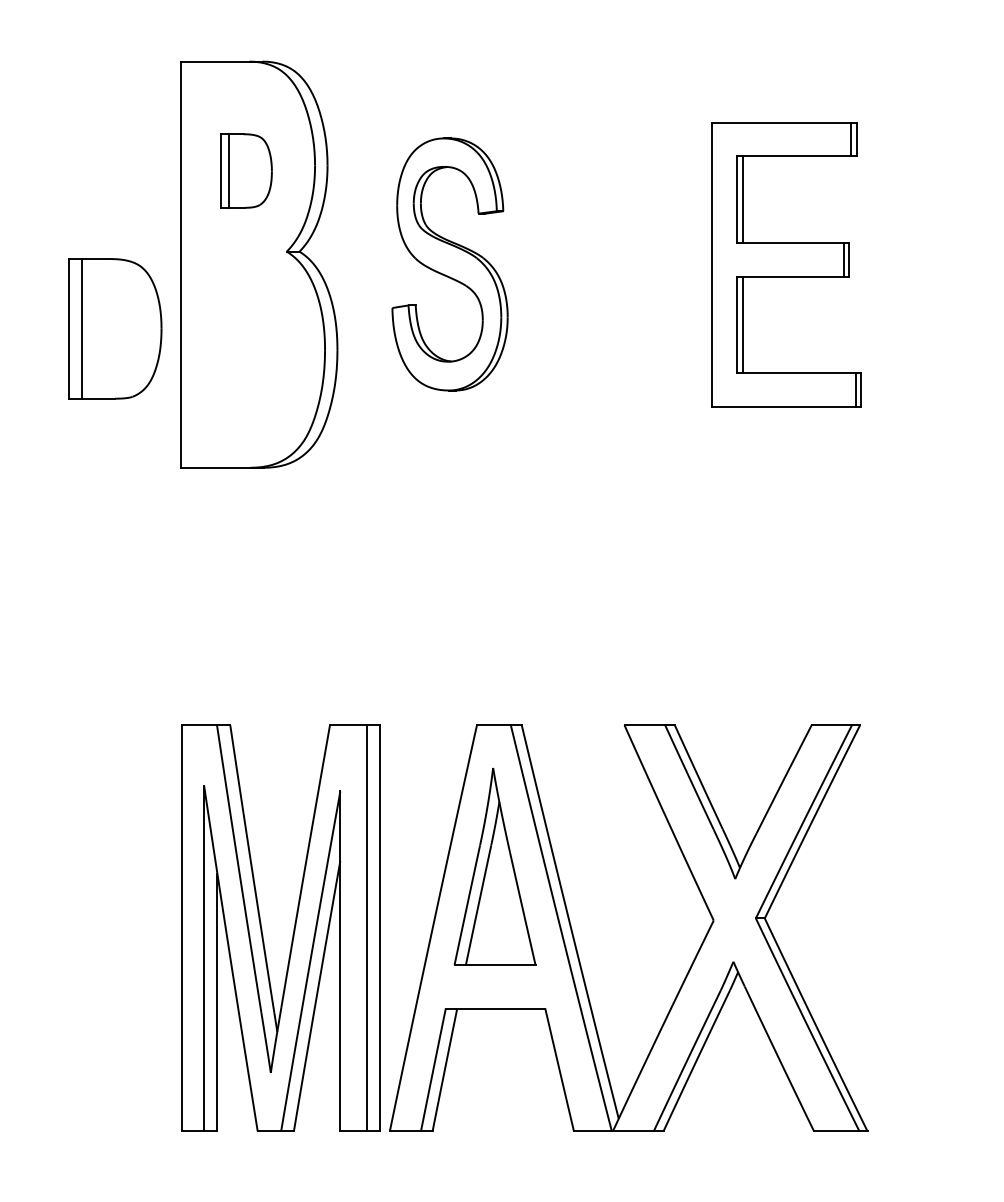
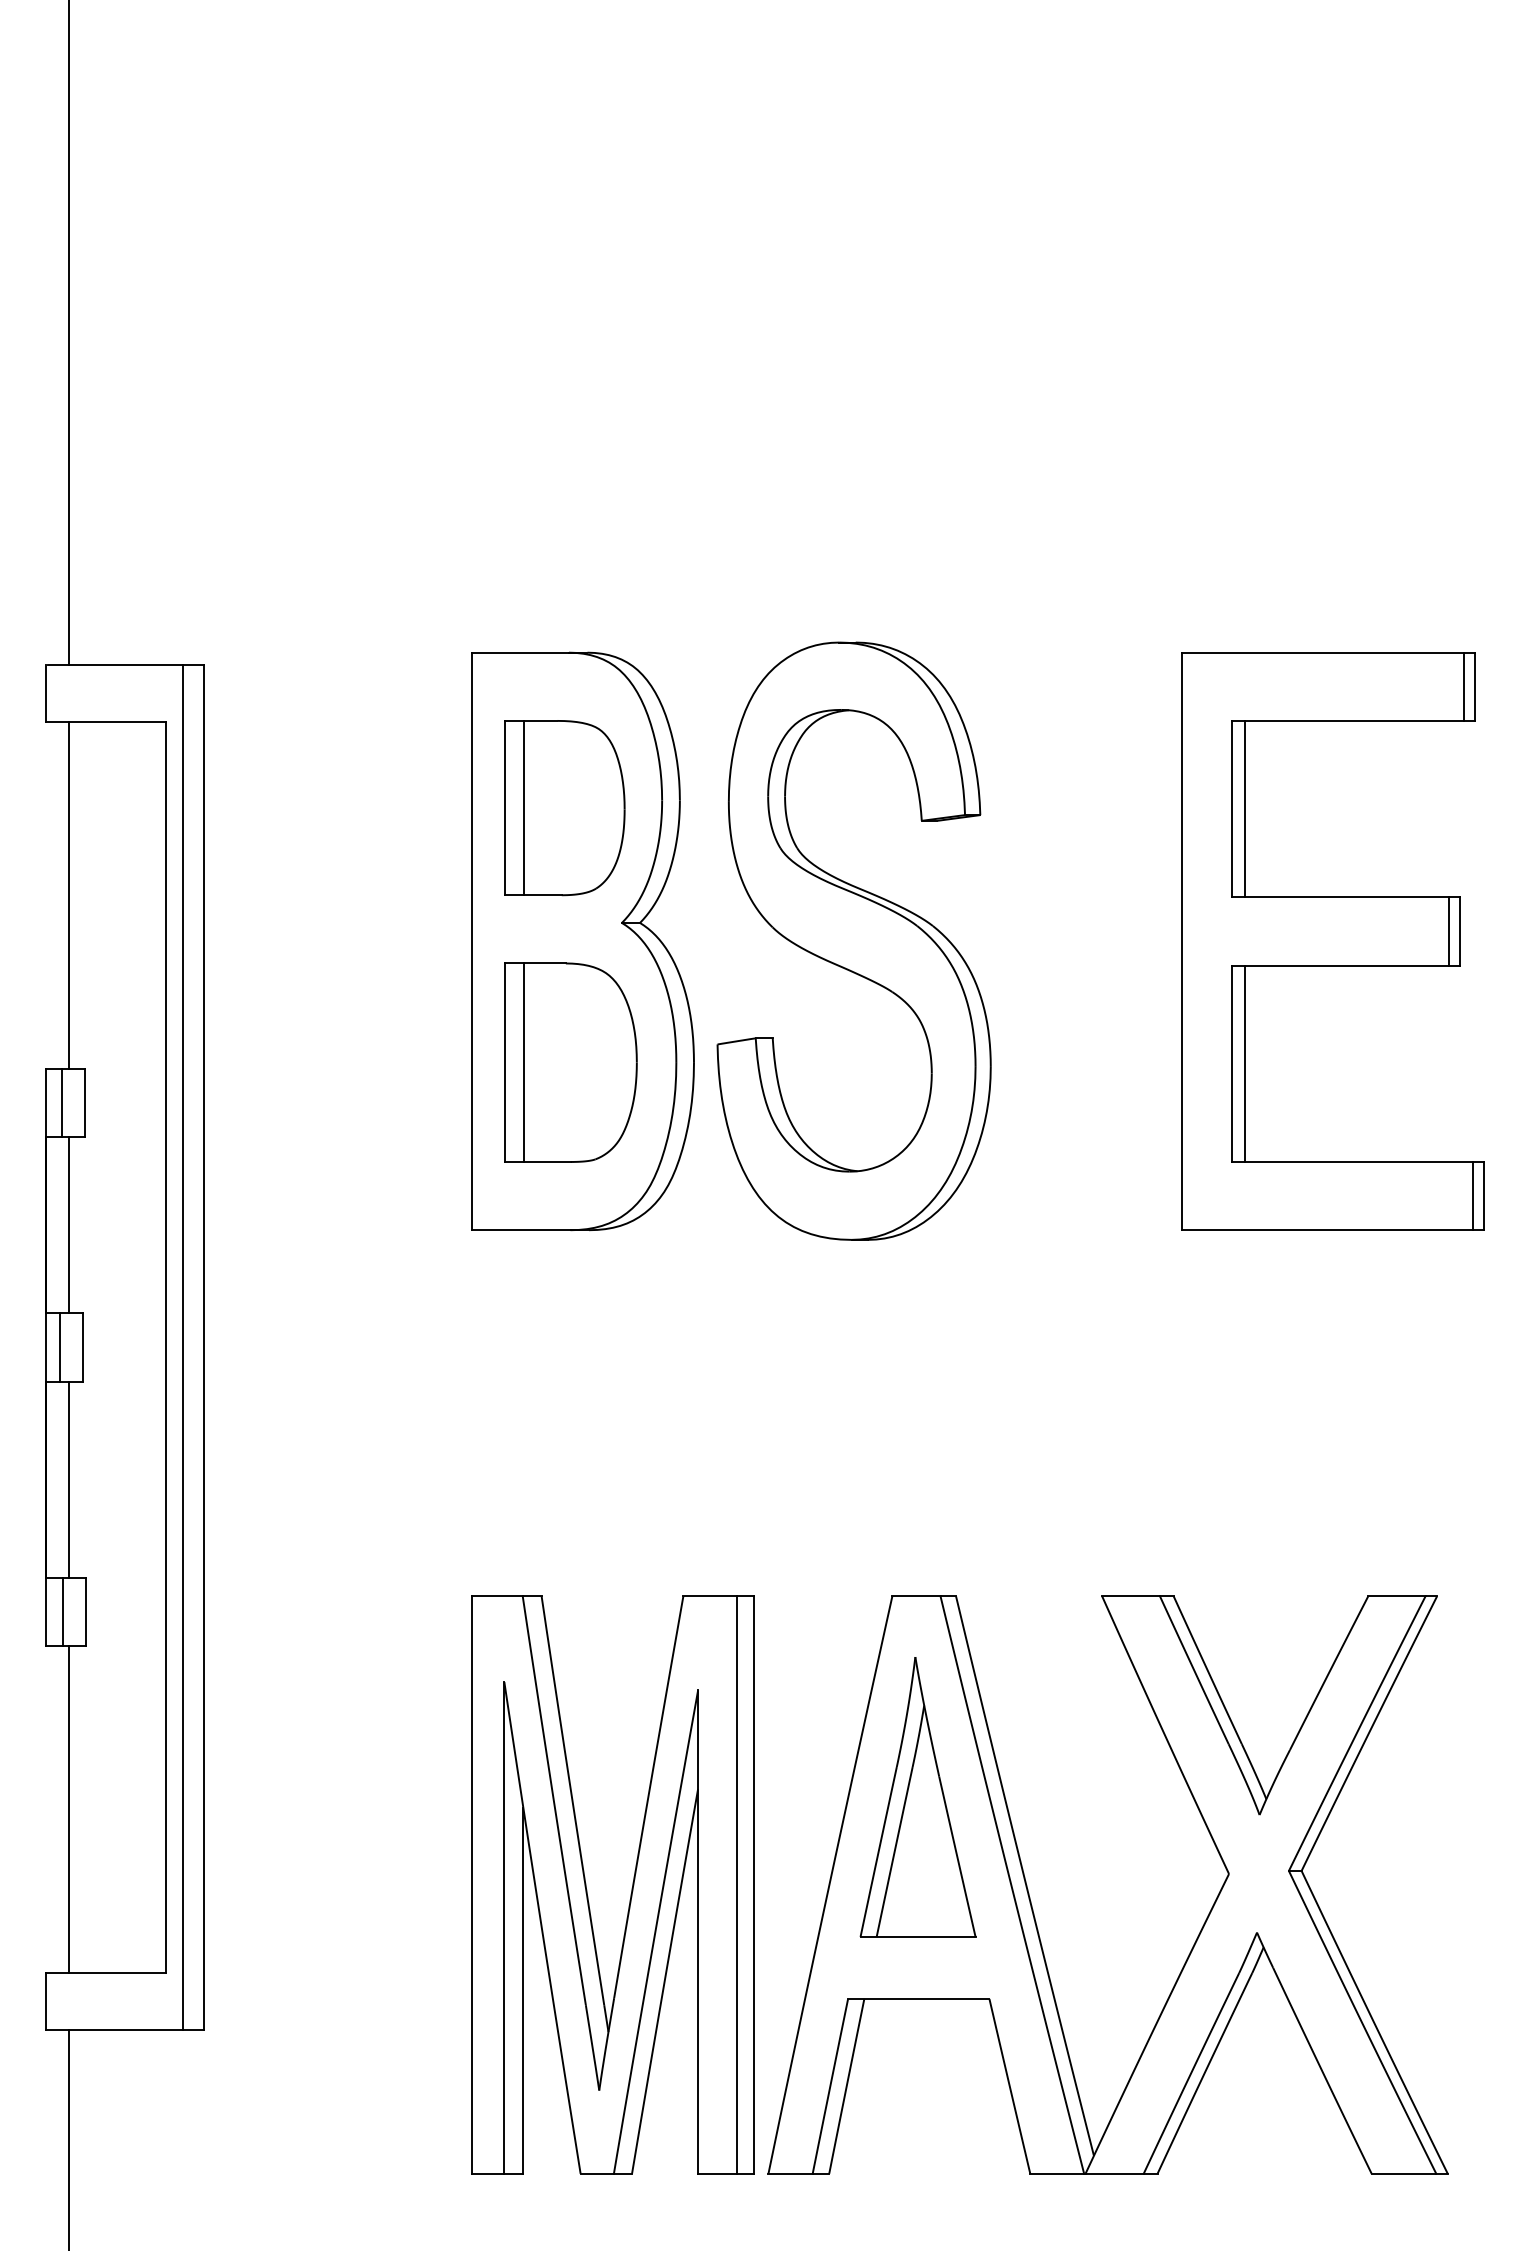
part: (246, 171) -> (564, 808), size x1.67
part: (449, 264) -> (853, 940), size x1.67
part: (786, 264) -> (1332, 941), size x1.43
part: (114, 328) -> (570, 1062), moved

